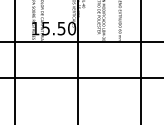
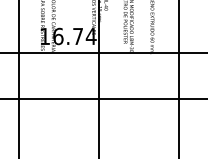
text: (58, 28) -> (74, 36), 15.50 -> 16.74

